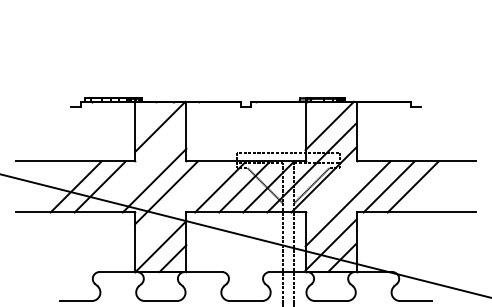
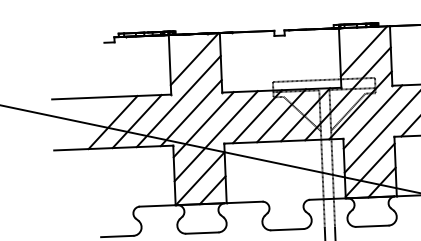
line: (142, 168) -> (178, 101), added
line: (335, 191) -> (372, 116), added
line: (178, 204) -> (216, 135), added

